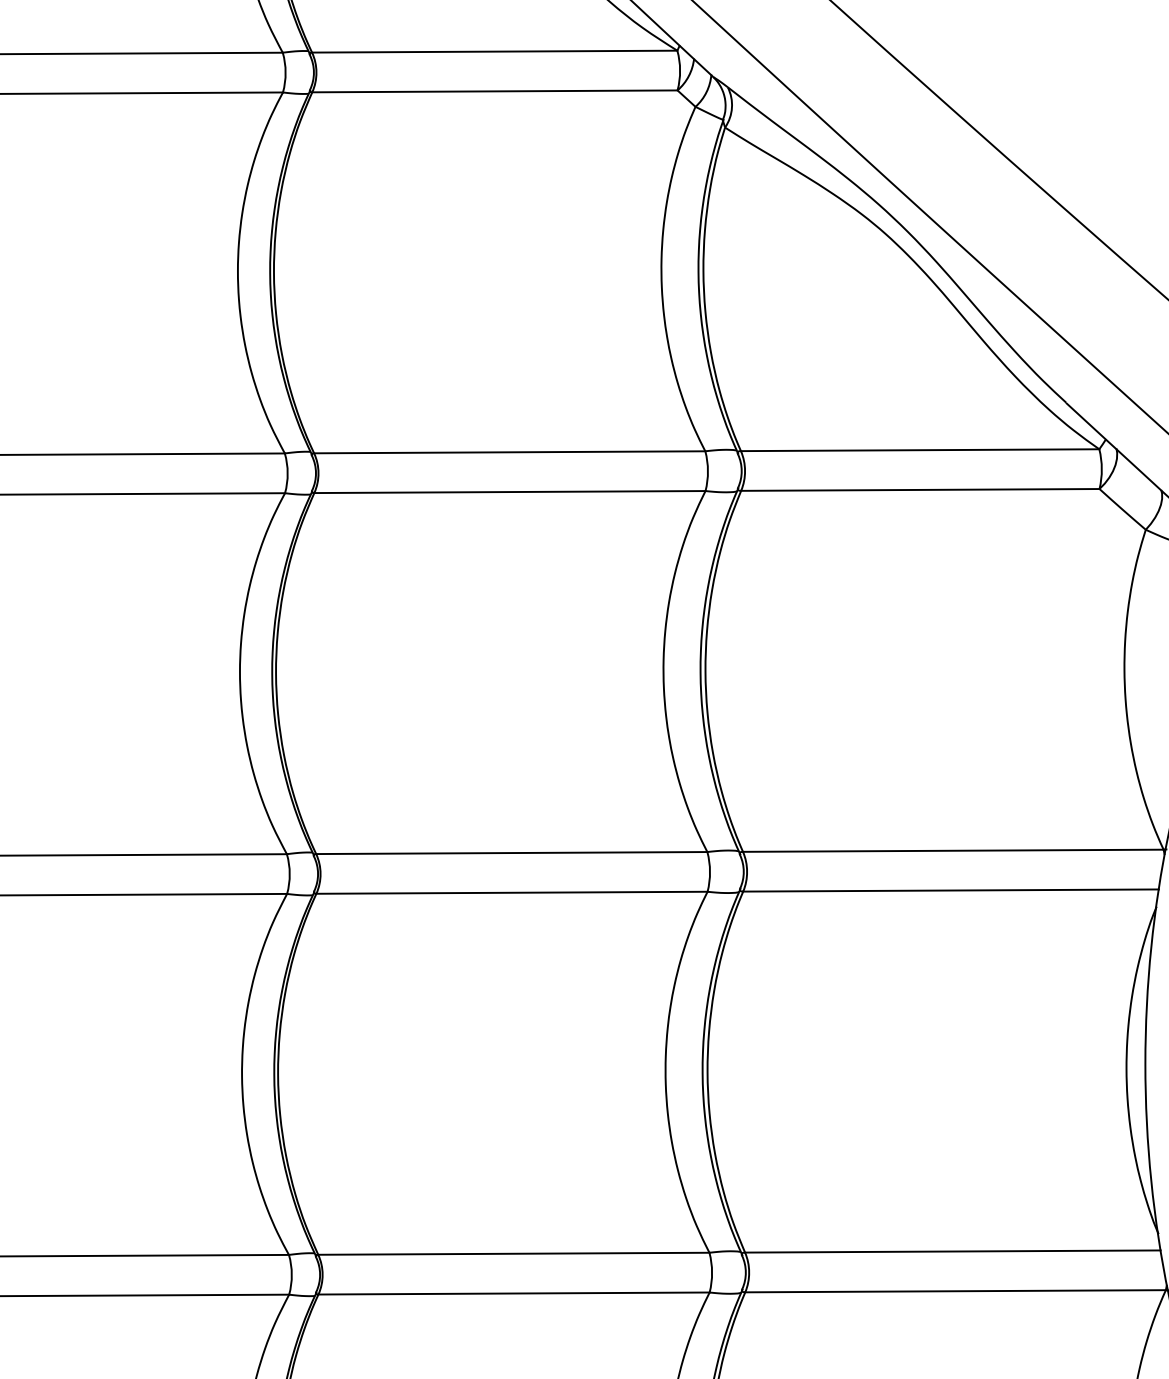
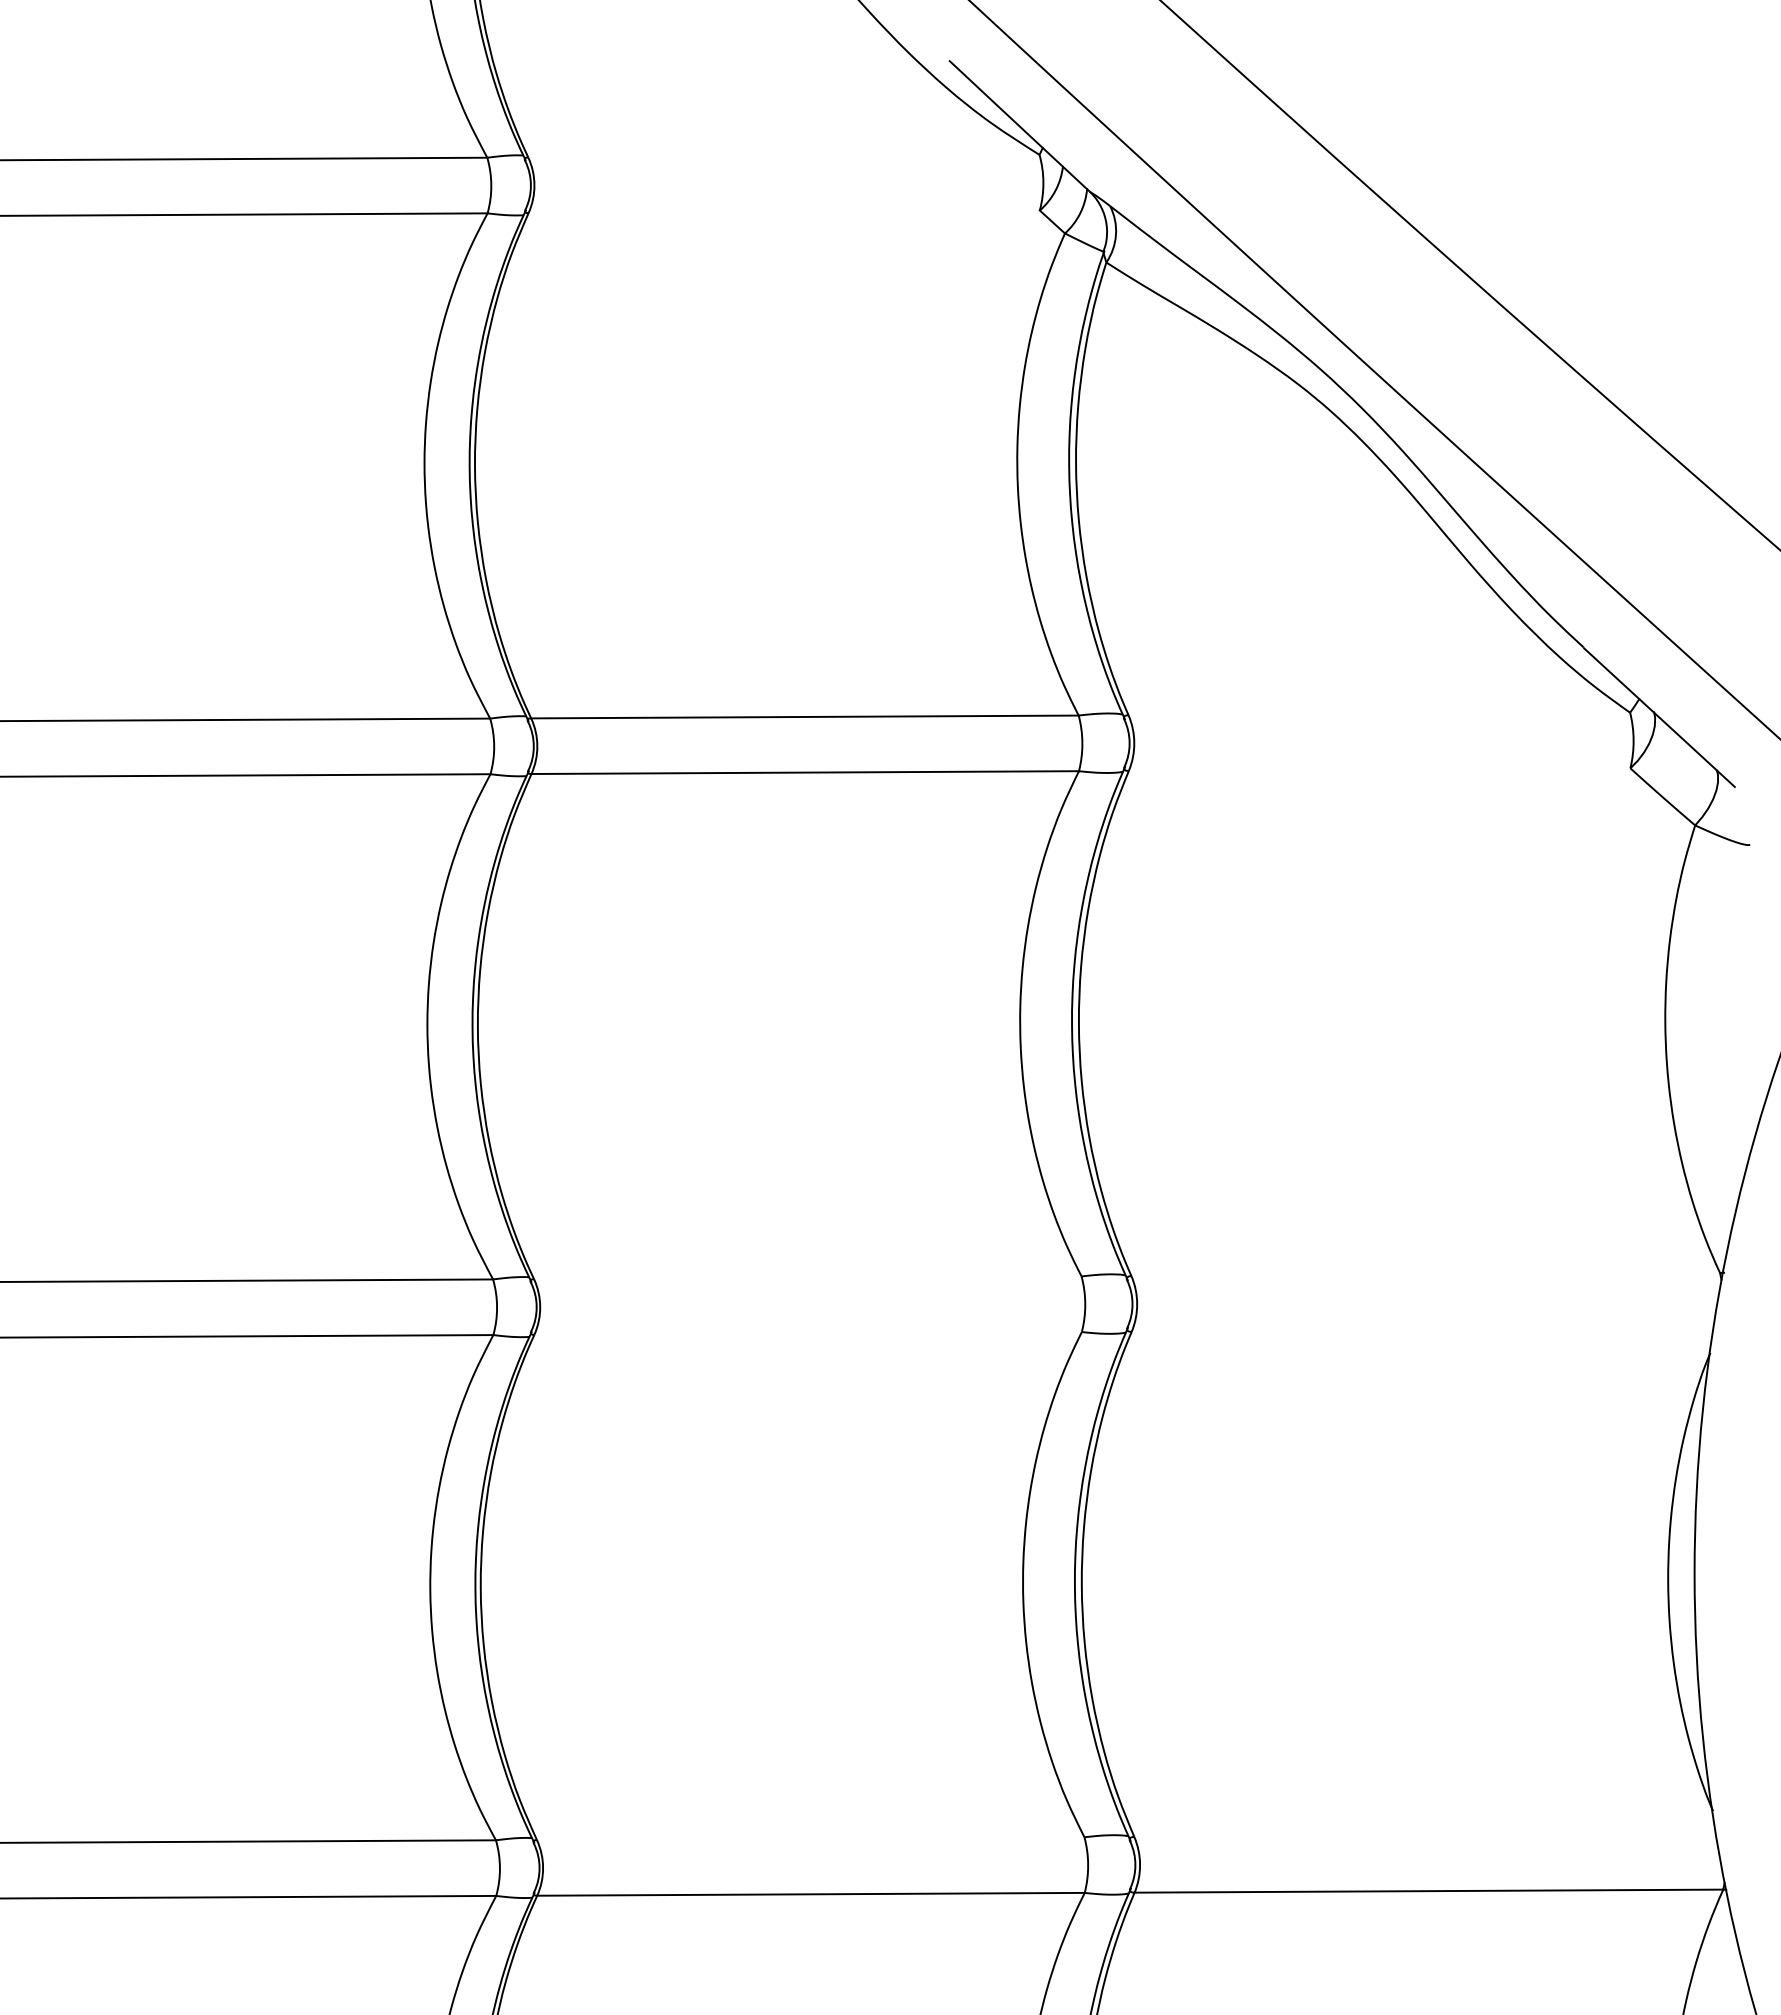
line: (494, 51) -> (783, 155), removed
line: (494, 91) -> (783, 211), removed
line: (920, 449) -> (1379, 713), removed
line: (920, 489) -> (1379, 769), removed
line: (953, 850) -> (1425, 1274), removed
line: (511, 852) -> (807, 1277), removed
line: (950, 889) -> (1422, 1329), removed
line: (511, 892) -> (807, 1333), removed
line: (953, 1251) -> (1425, 1835), removed
line: (513, 1253) -> (810, 1838), removed

